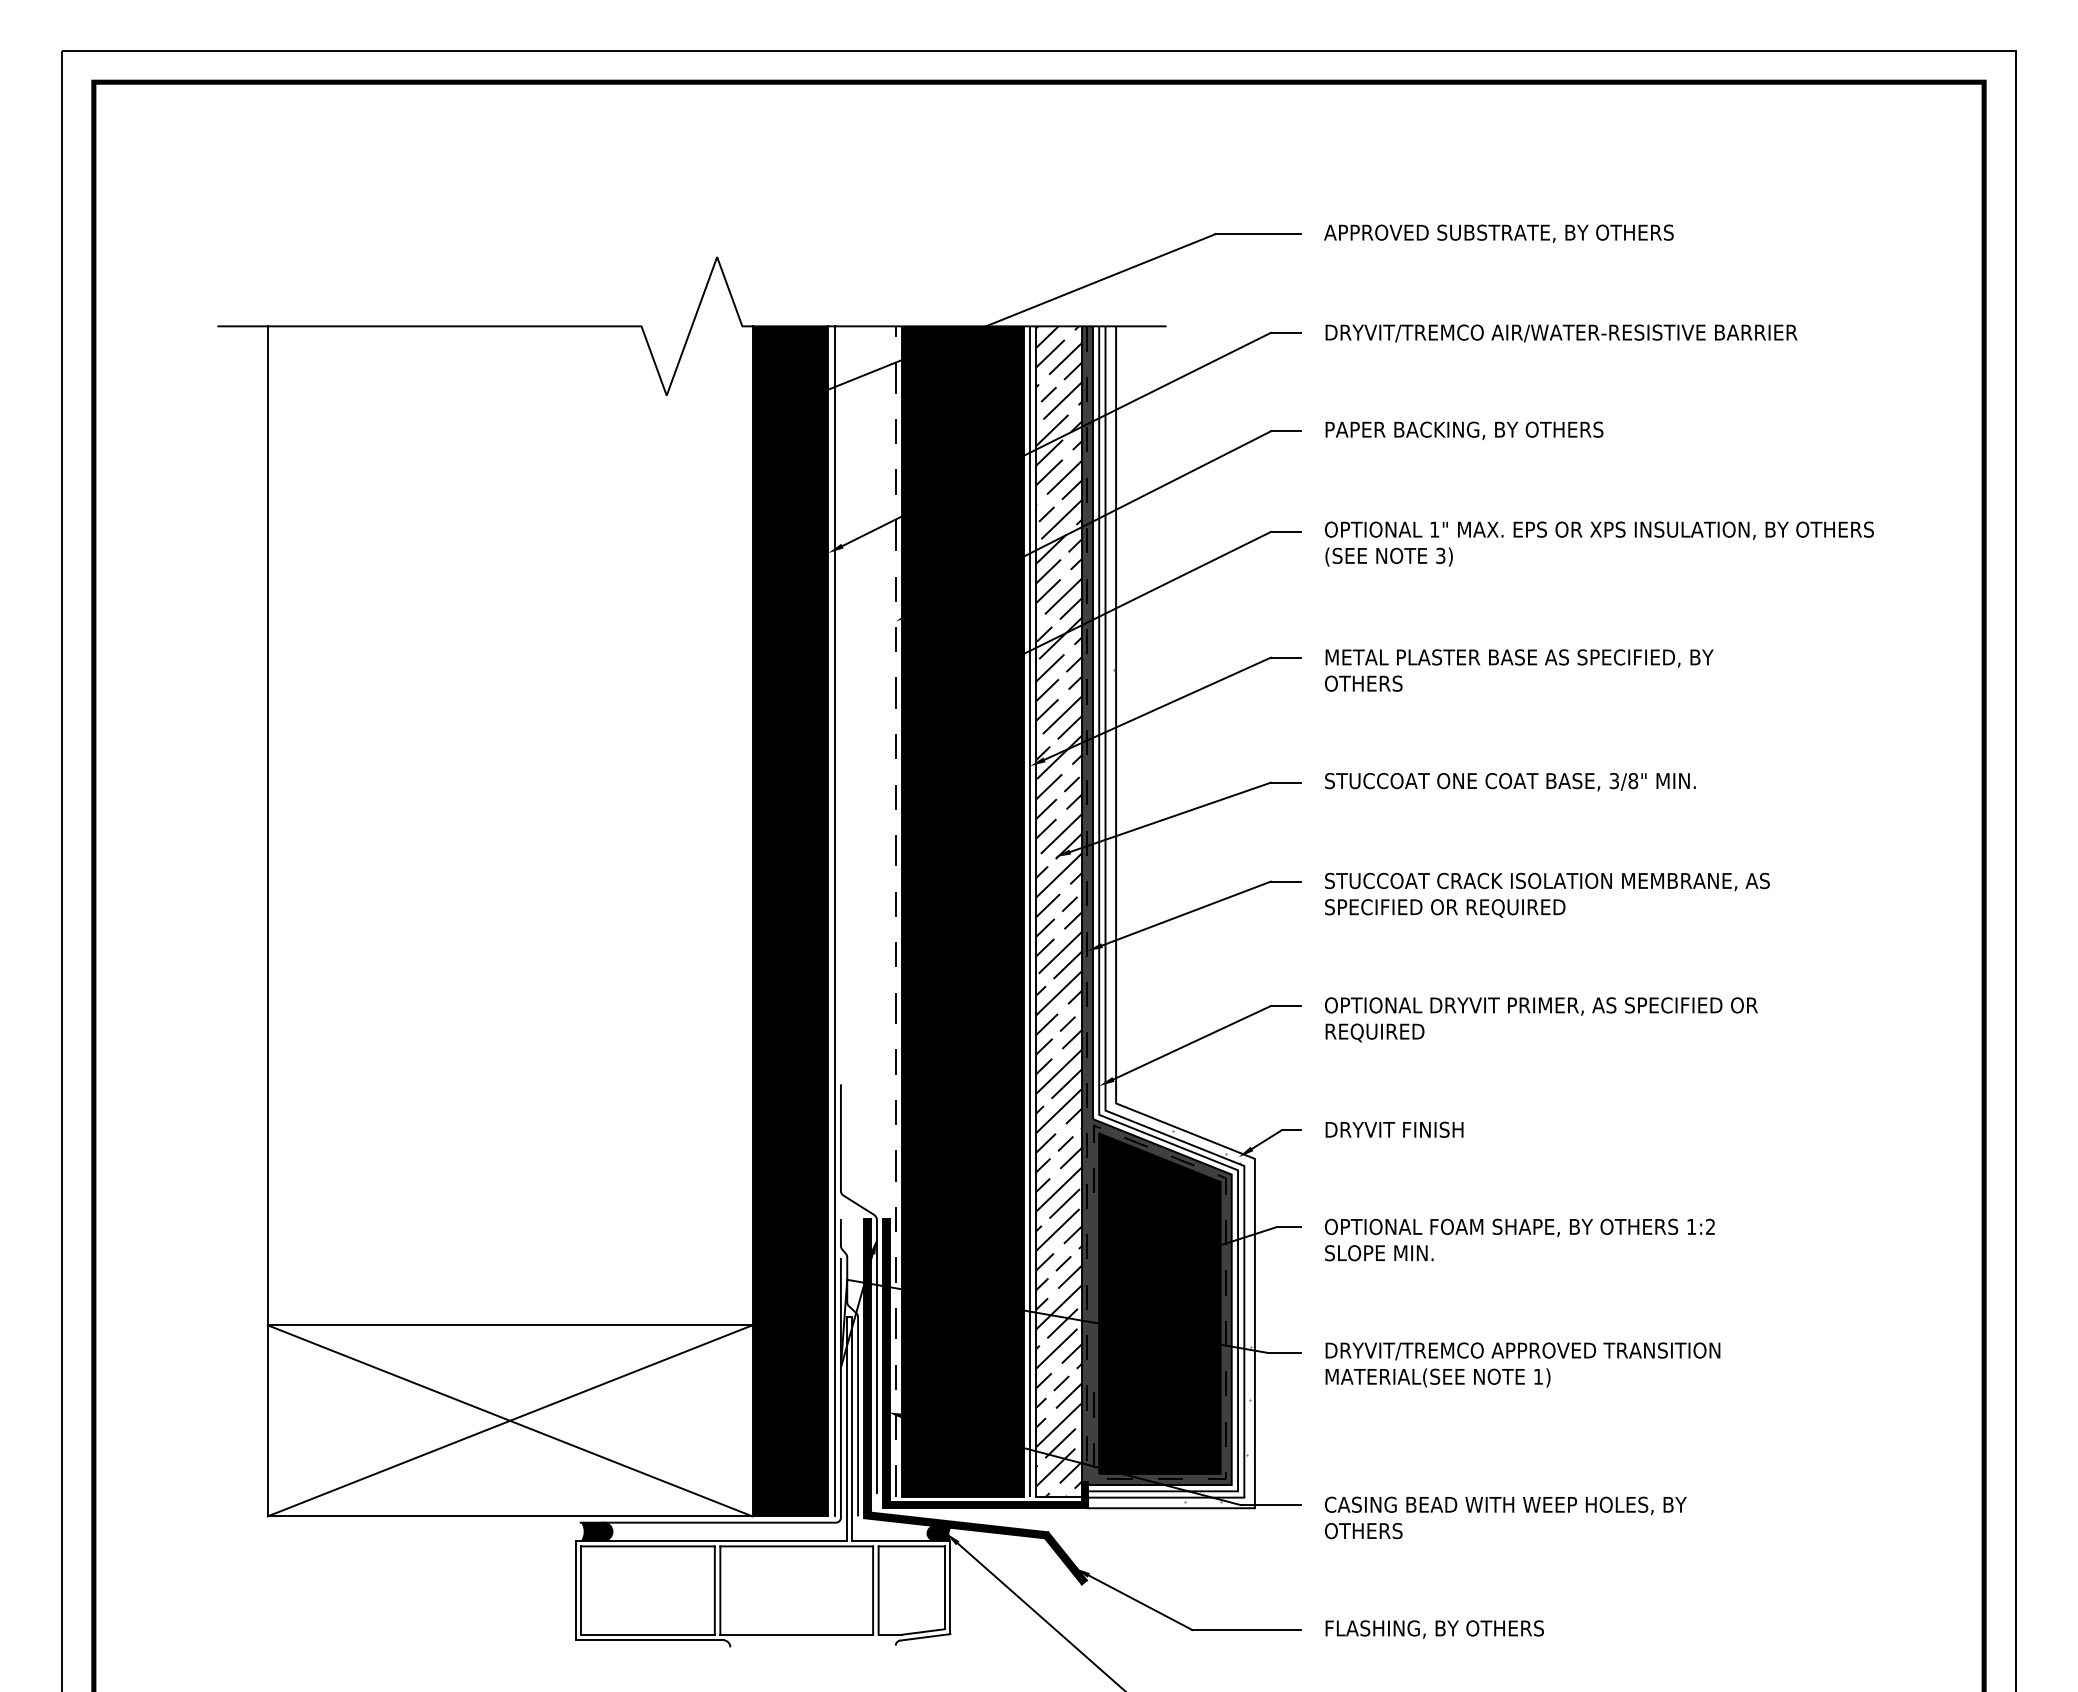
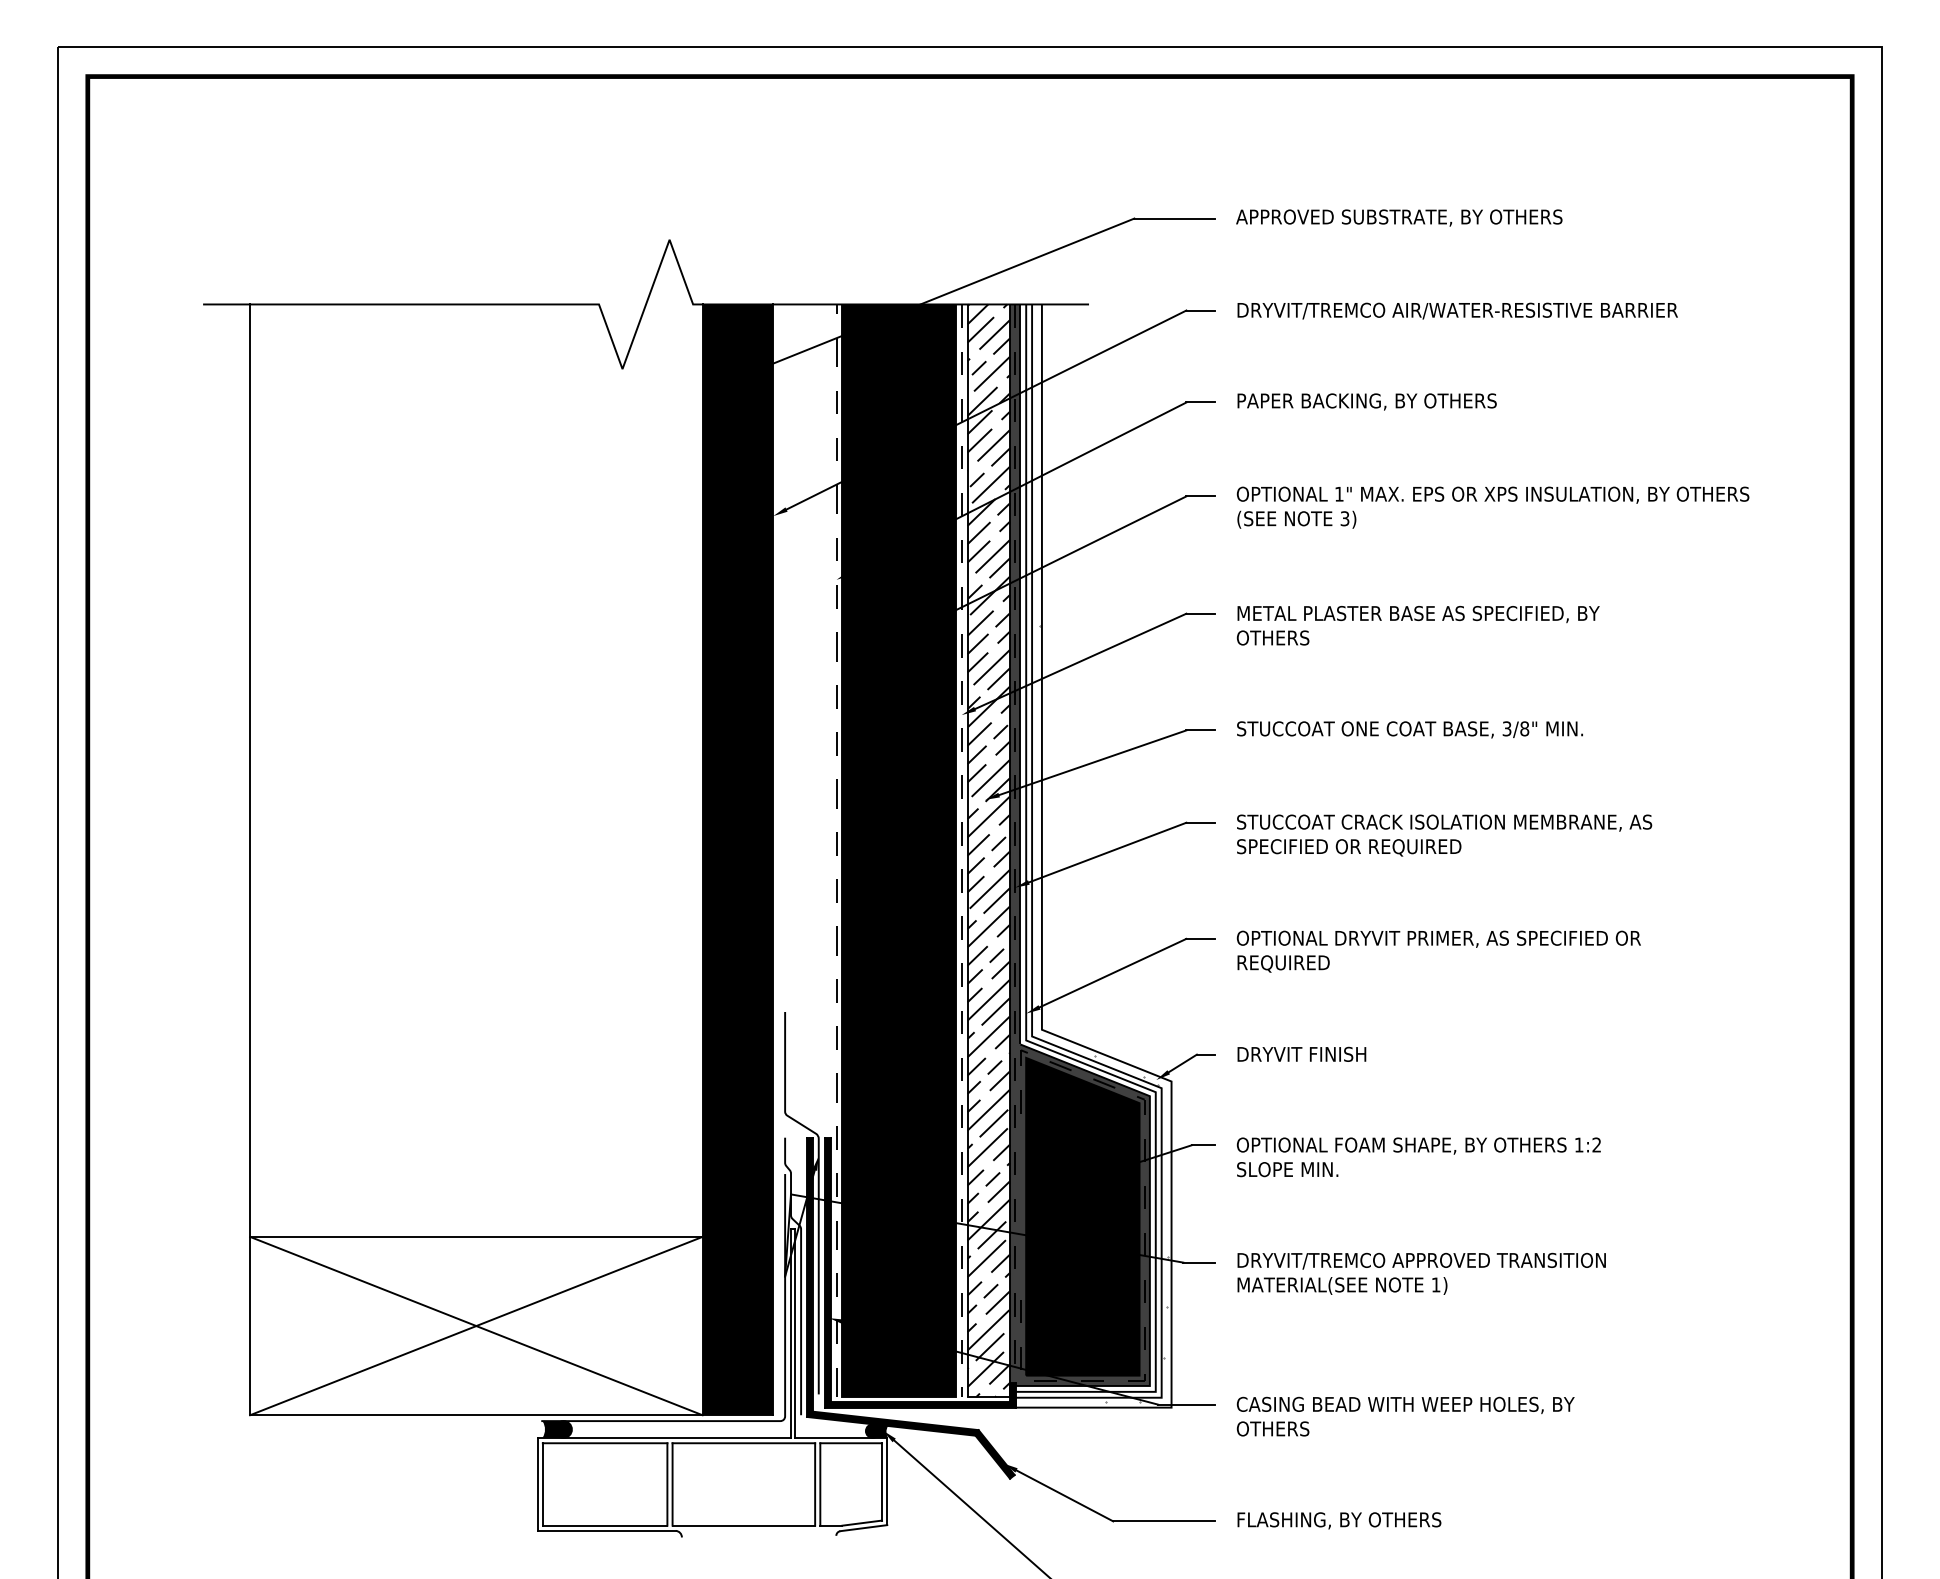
line: (1030, 912) -> (962, 851), solid -> dashed
line: (834, 921) -> (779, 859), removed

